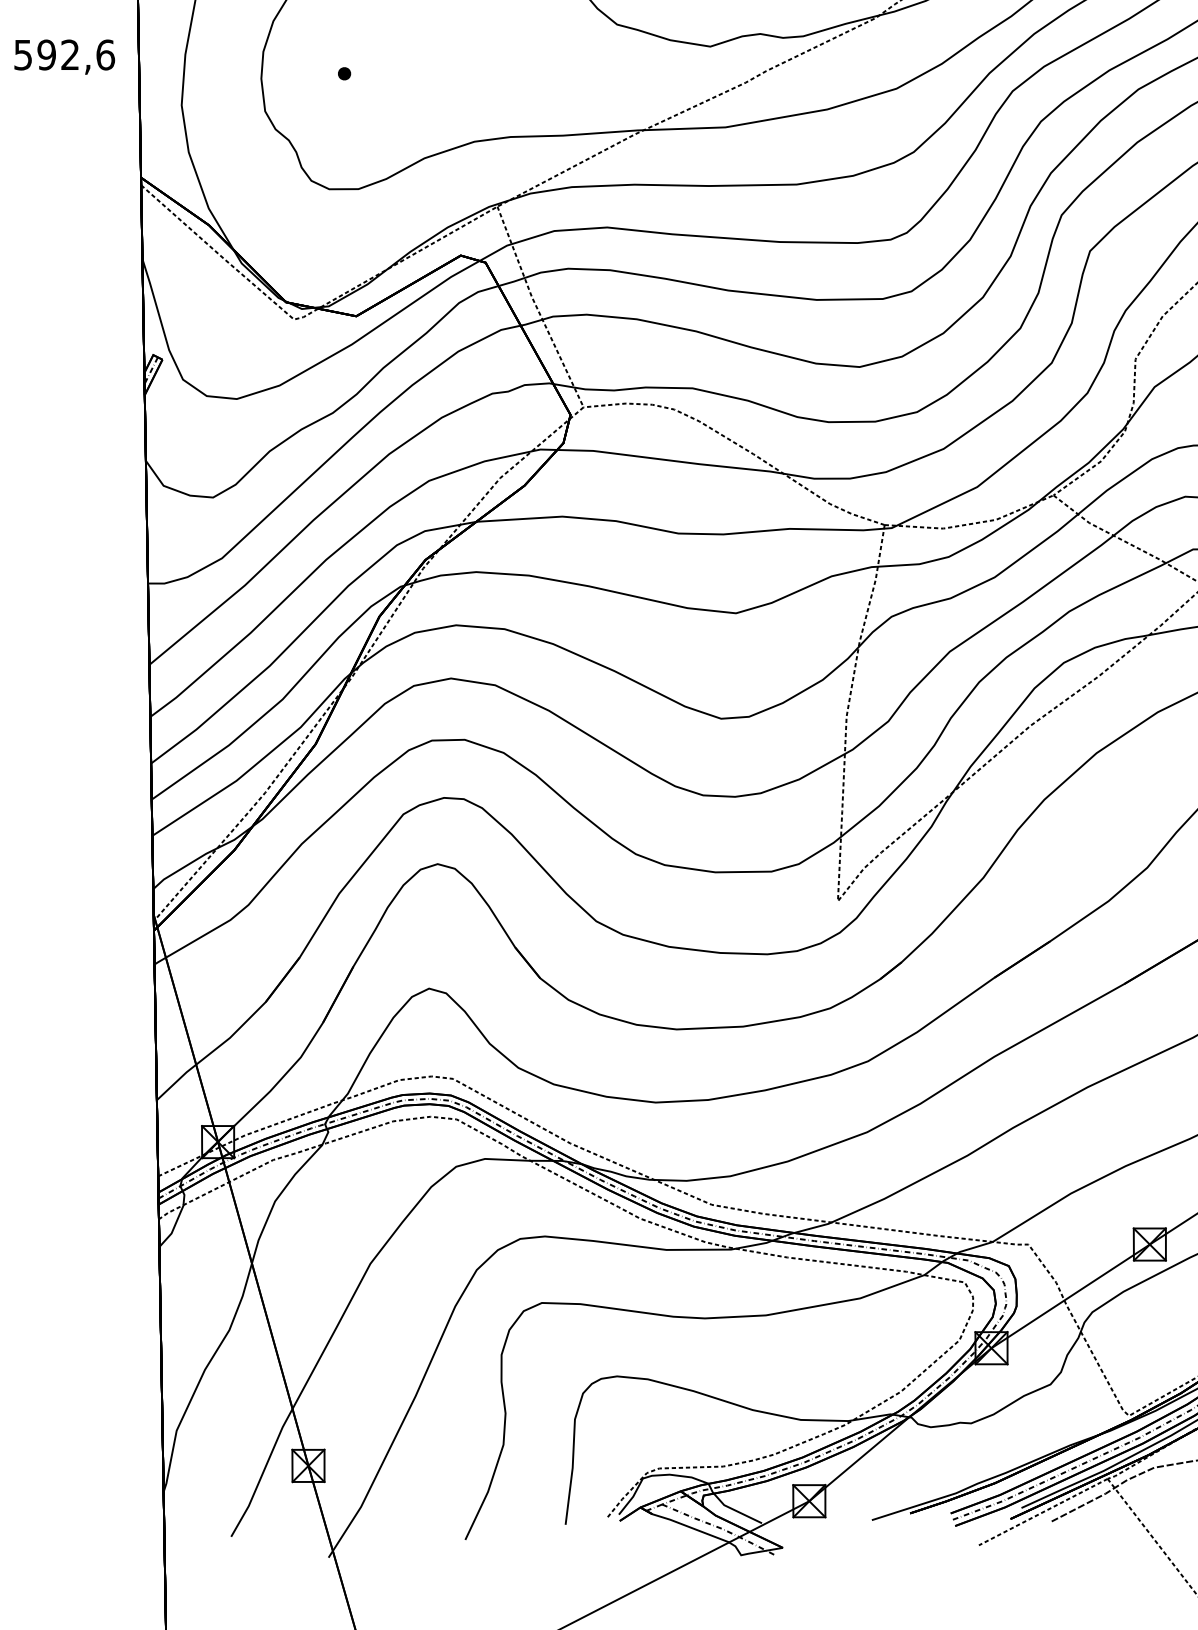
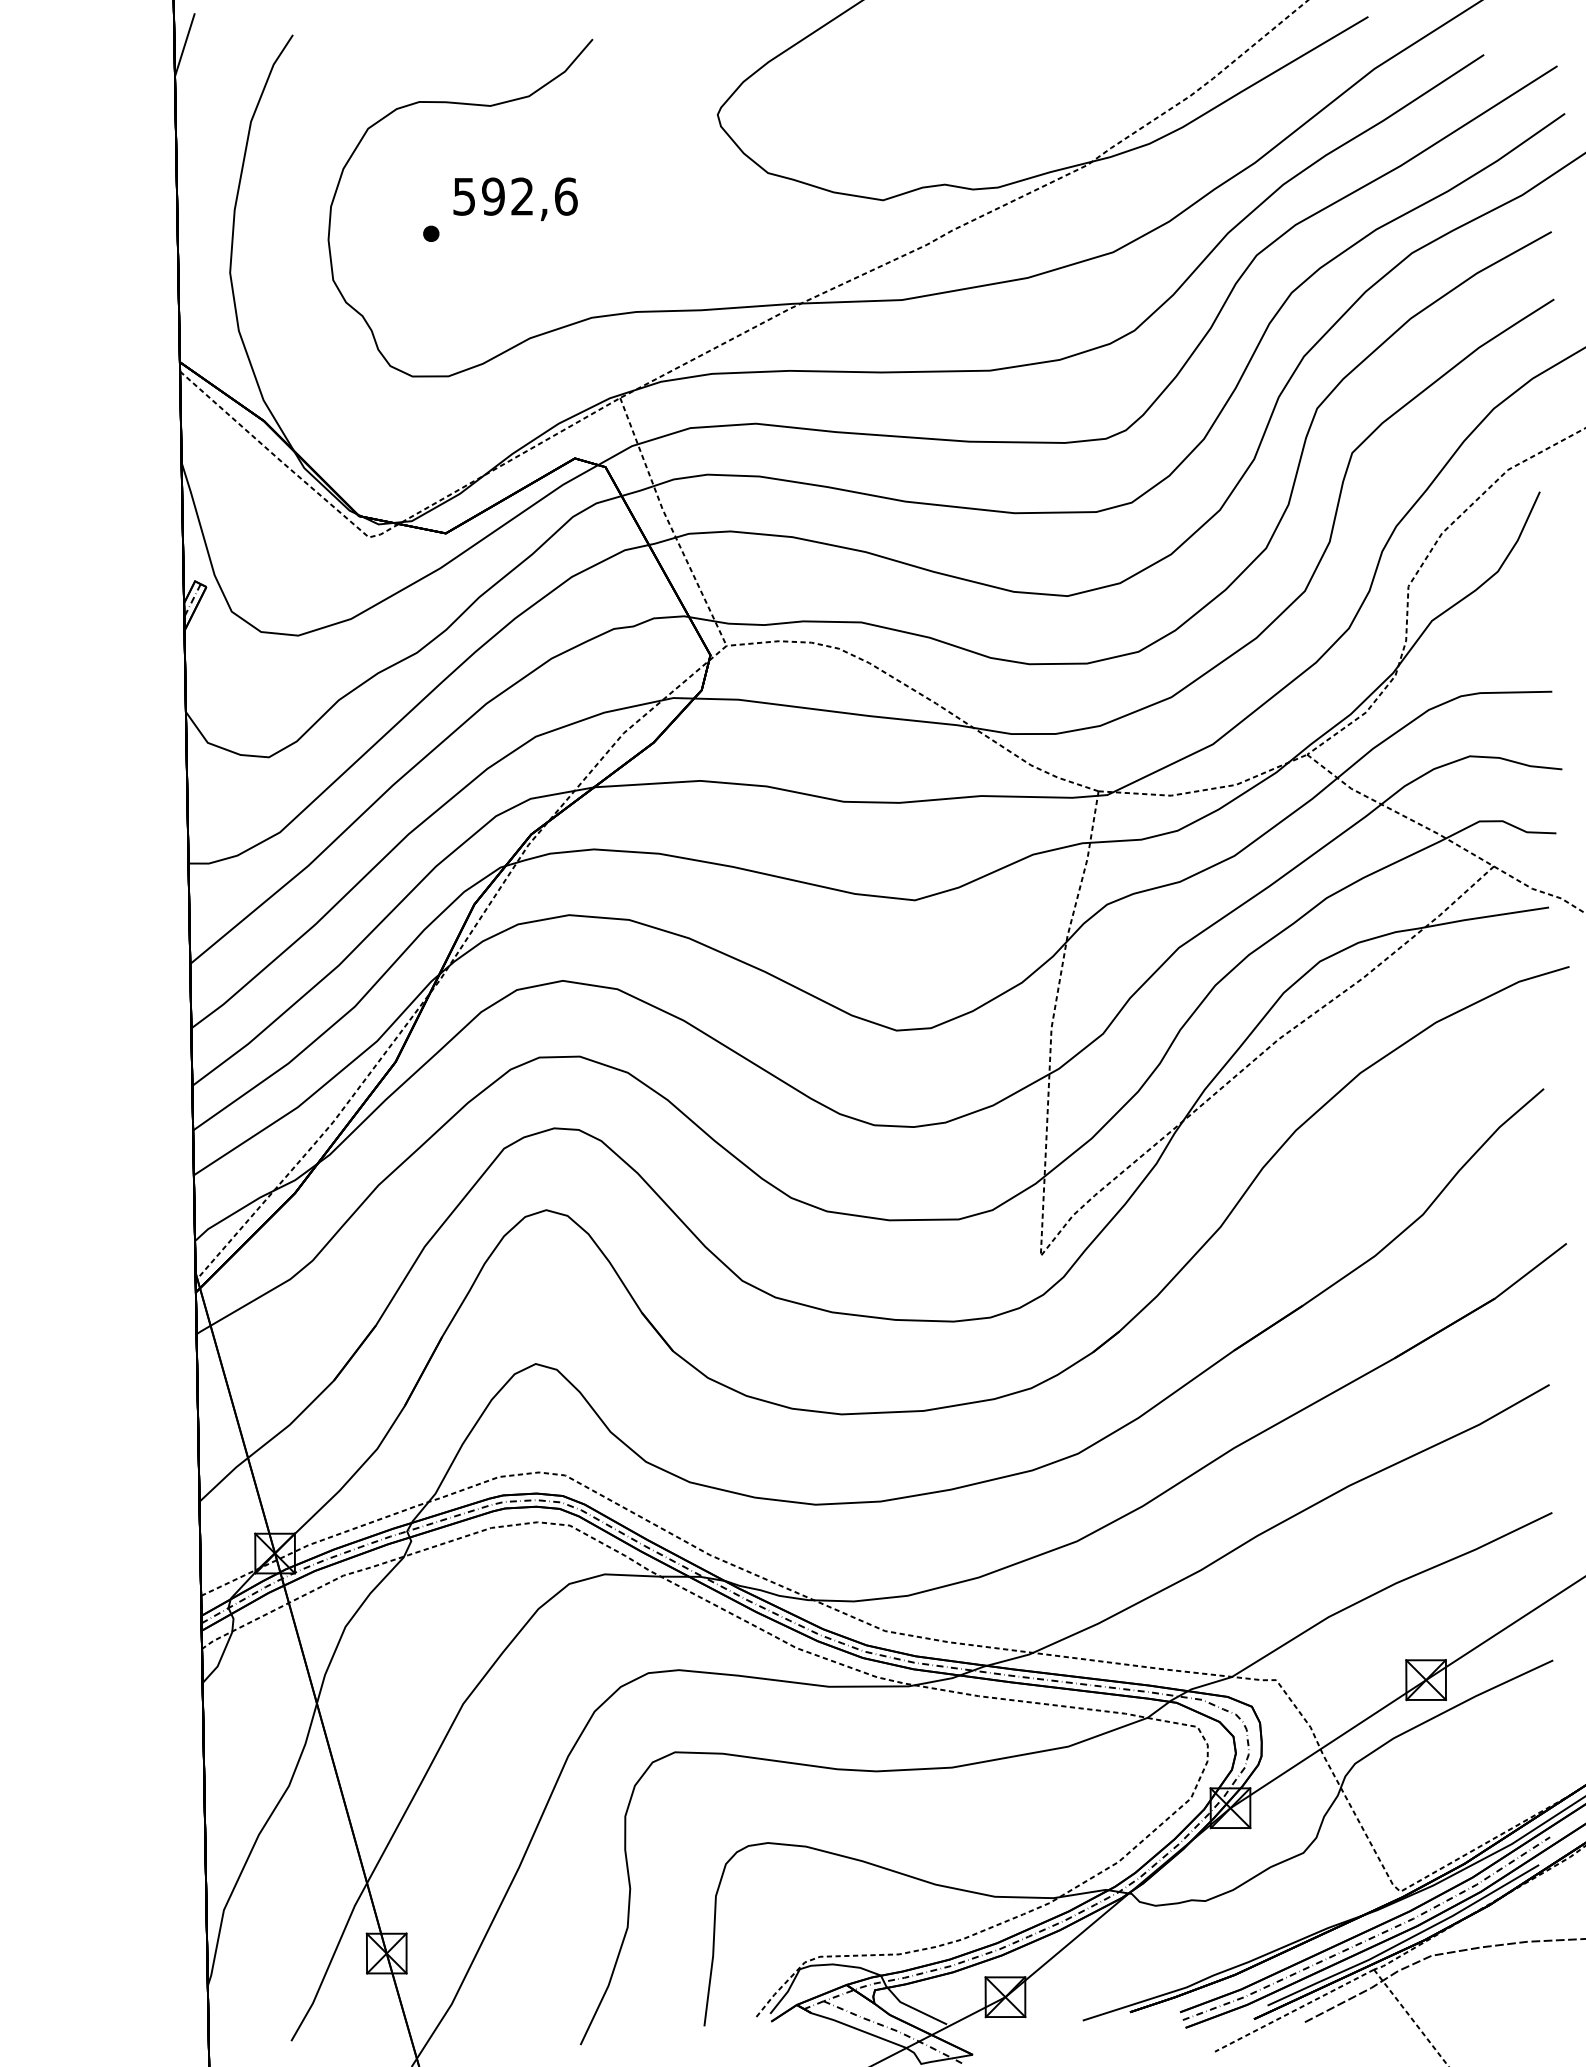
text: (64, 56) -> (515, 198), moved

